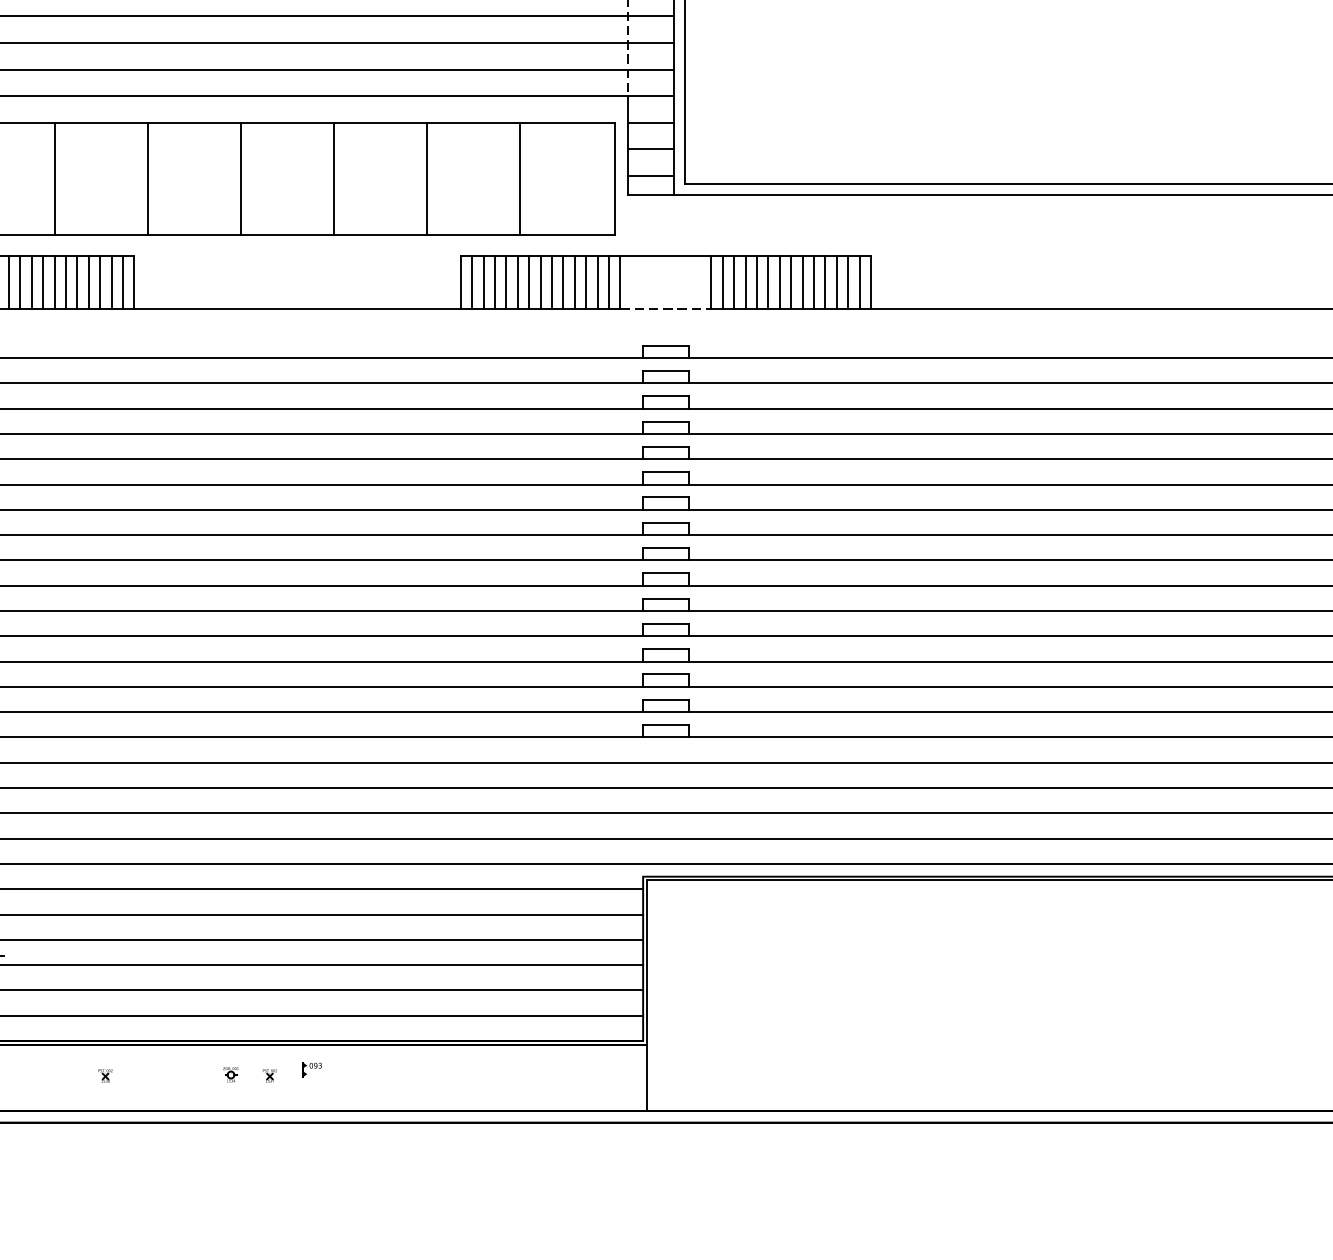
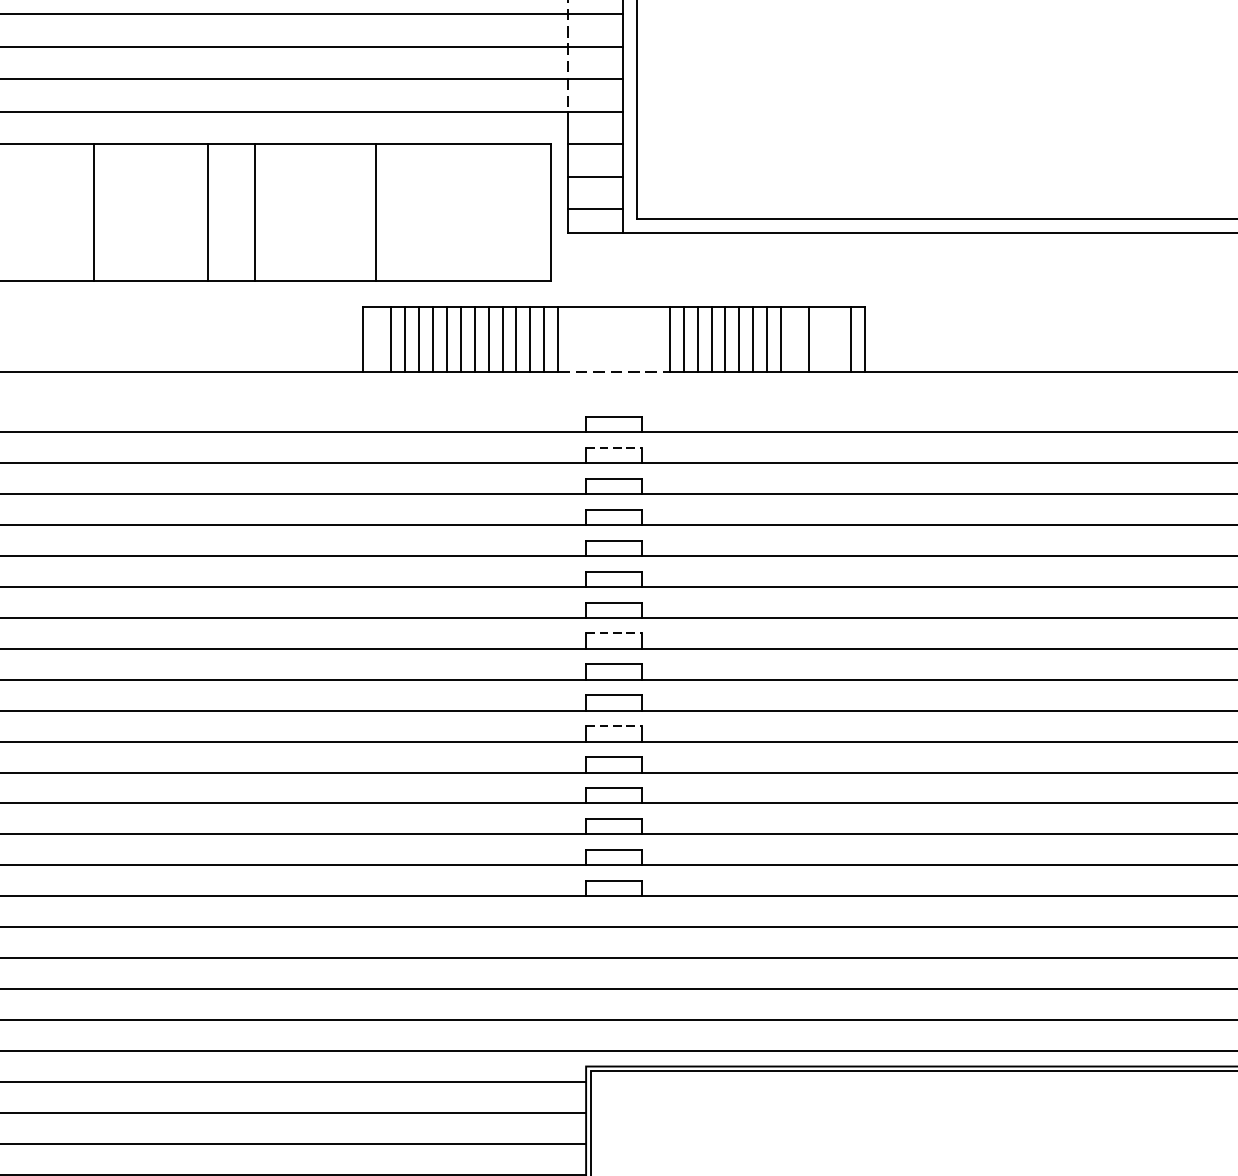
line: (426, 178) -> (255, 212), moved
line: (519, 178) -> (376, 212), moved
line: (472, 281) -> (377, 338), removed
line: (814, 281) -> (795, 338), removed
line: (836, 281) -> (822, 338), removed
line: (848, 281) -> (837, 338), removed
line: (665, 370) -> (613, 447), solid -> dashed
line: (665, 522) -> (613, 633), solid -> dashed
line: (665, 598) -> (613, 726), solid -> dashed

